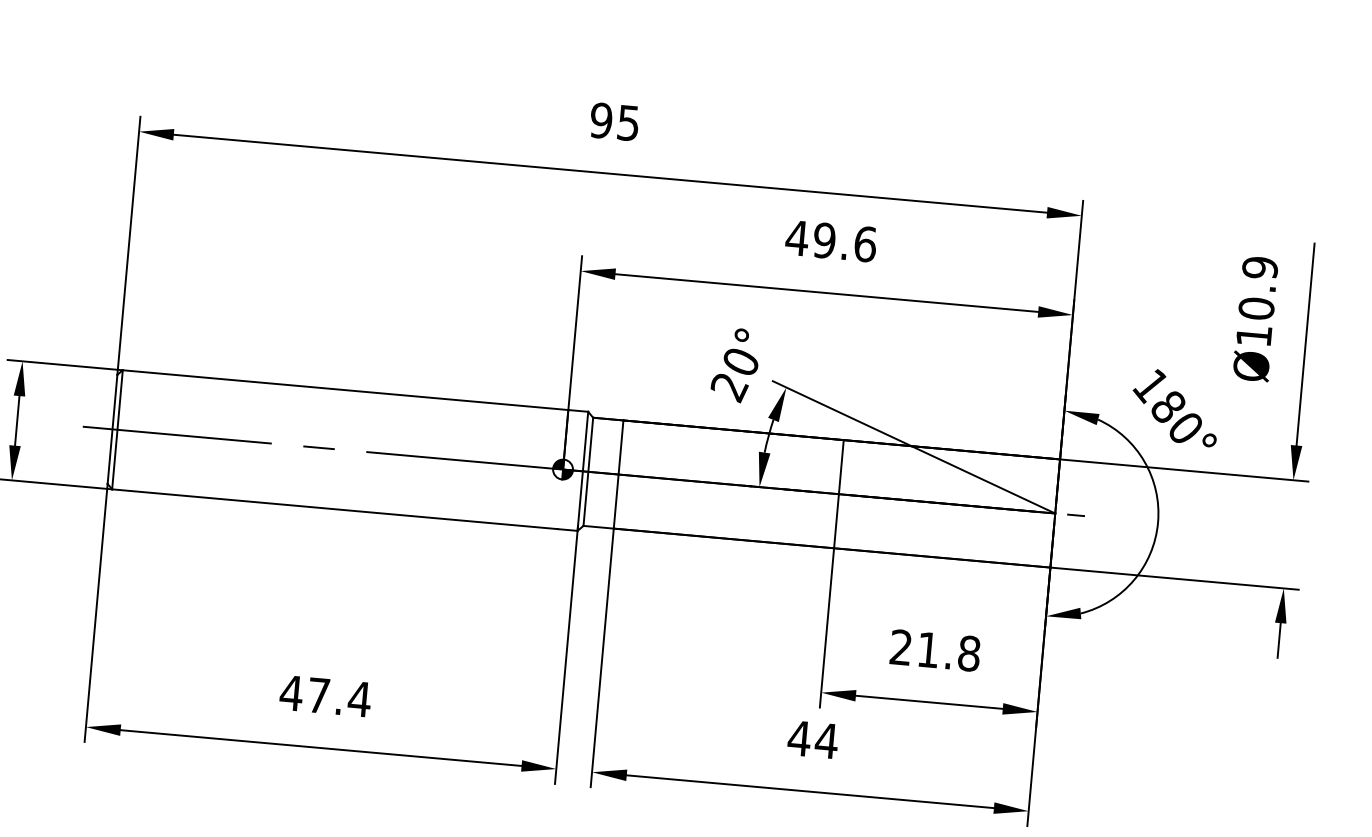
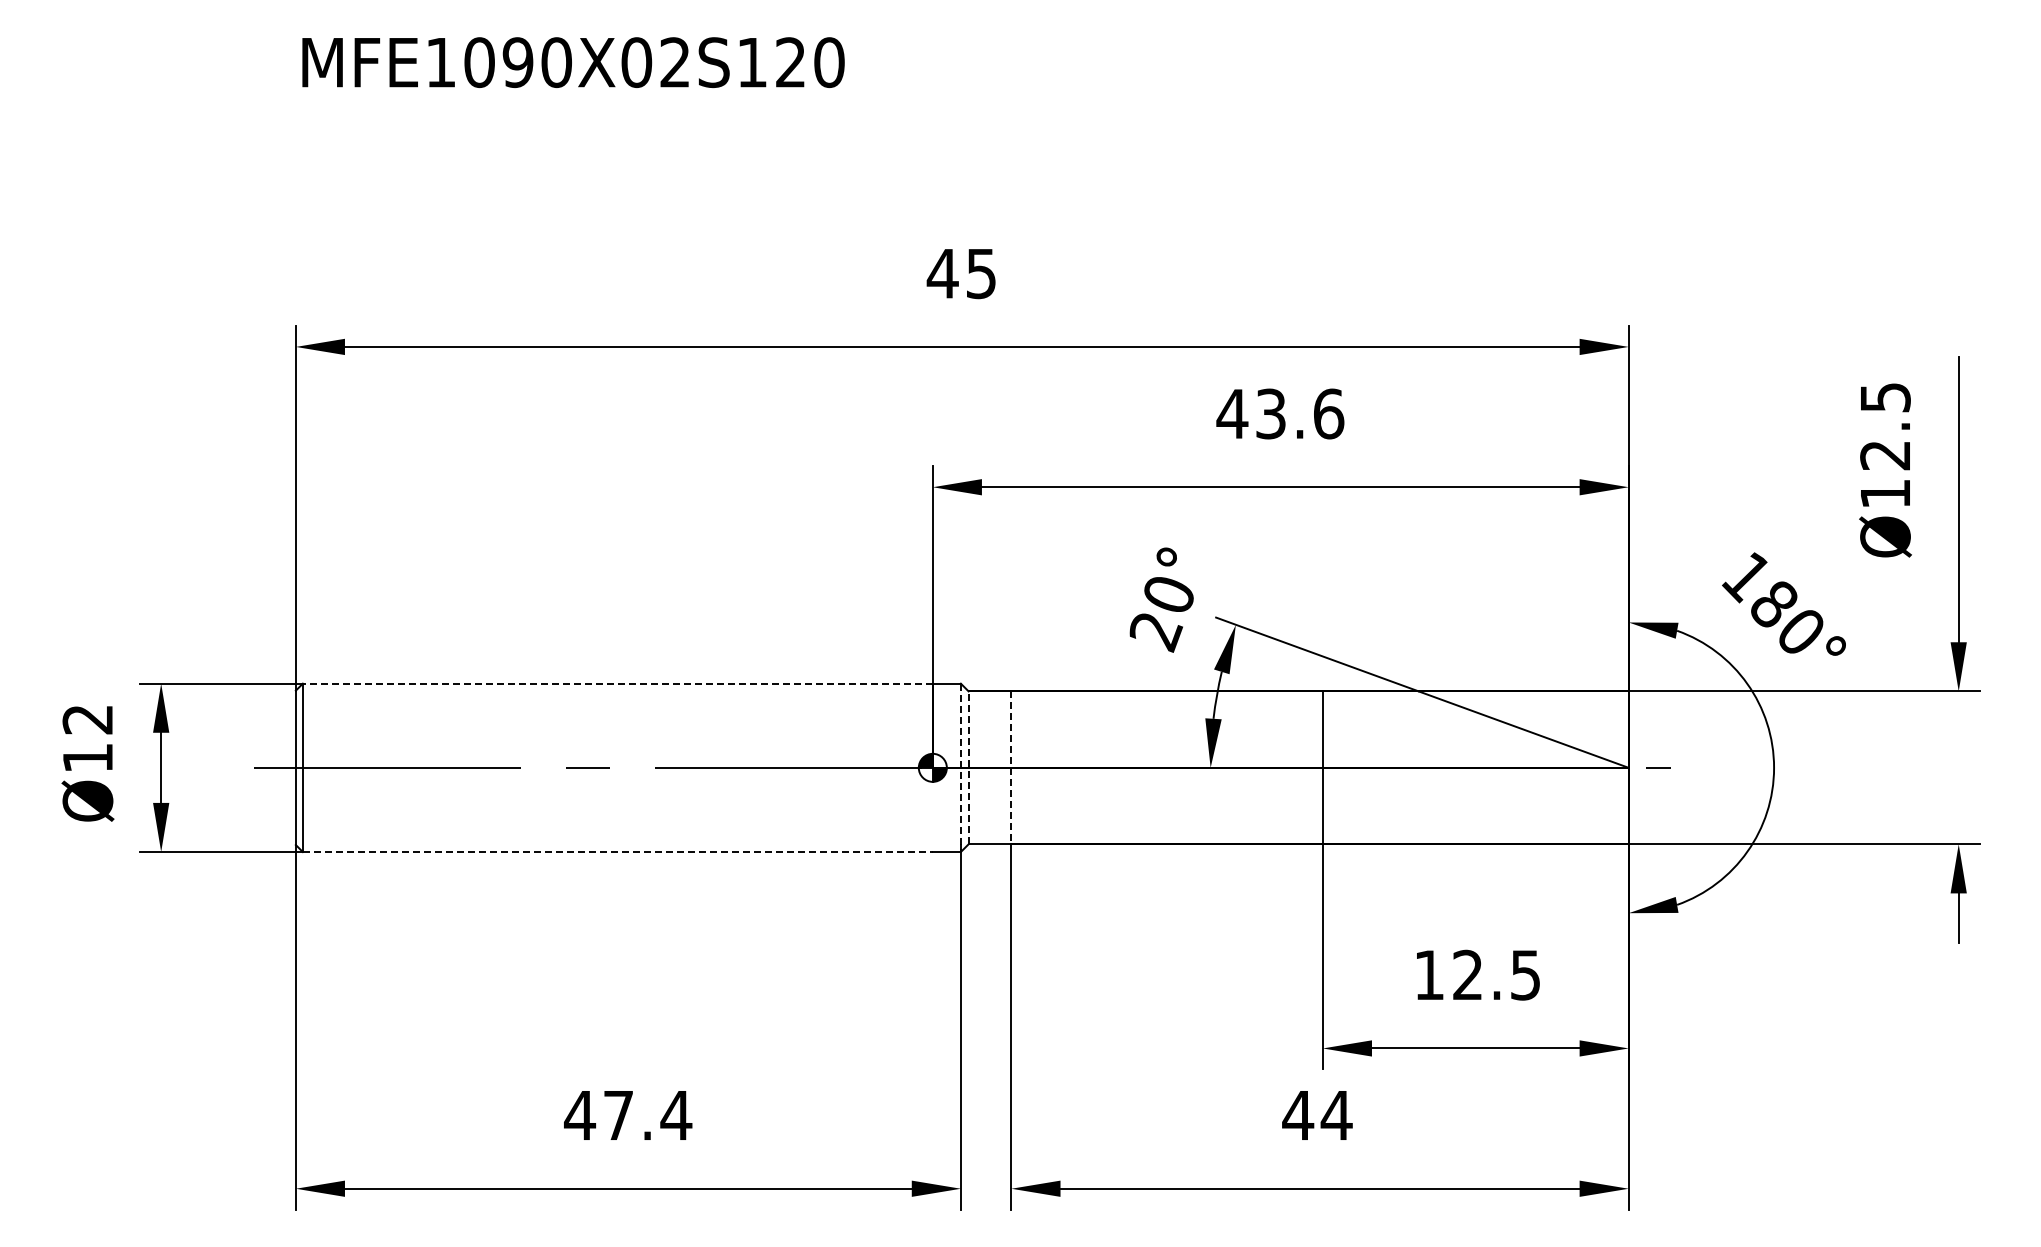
text: (601, 120) -> (942, 273), 95 -> 45
text: (824, 240) -> (1270, 413), 49.6 -> 43.6
text: (1258, 288) -> (1885, 426), Ø10.9 -> Ø12.5
line: (345, 390) -> (617, 683), solid -> dashed
line: (582, 471) -> (960, 768), solid -> dashed
line: (588, 471) -> (968, 767), solid -> dashed
line: (618, 475) -> (1011, 768), solid -> dashed
line: (334, 509) -> (617, 852), solid -> dashed
text: (935, 650) -> (1477, 974), 21.8 -> 12.5

